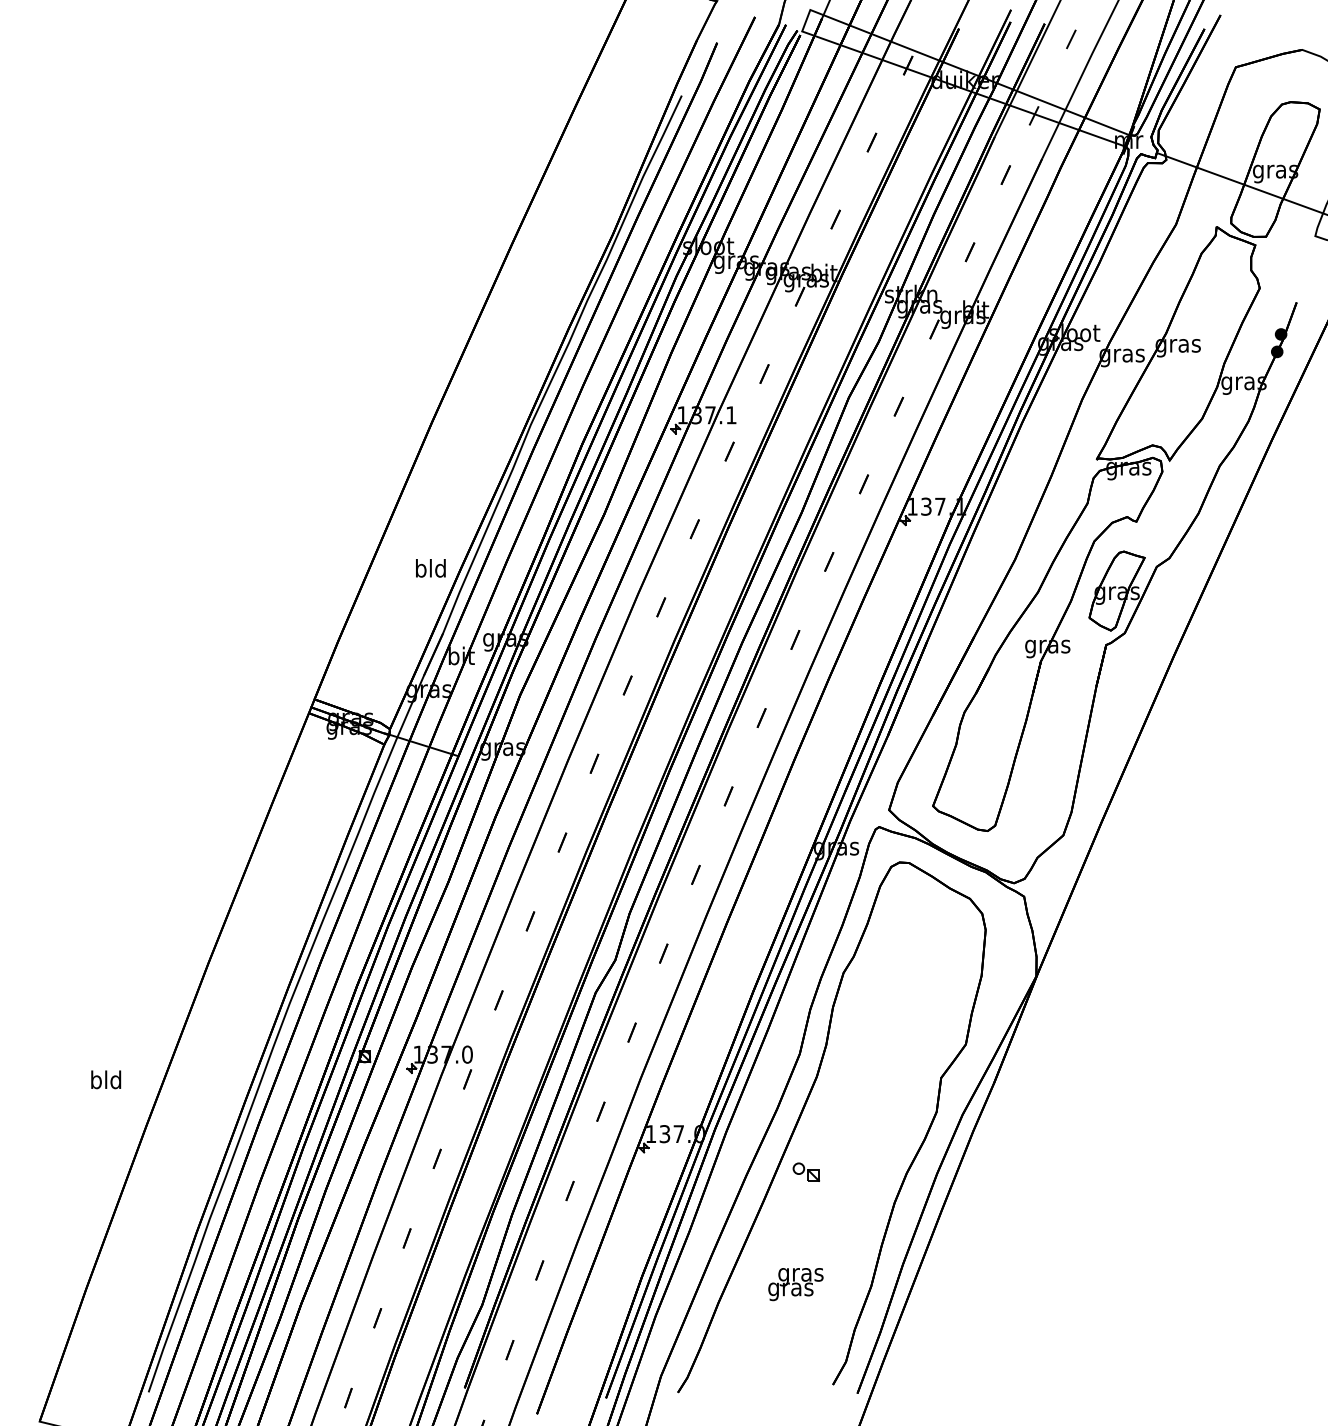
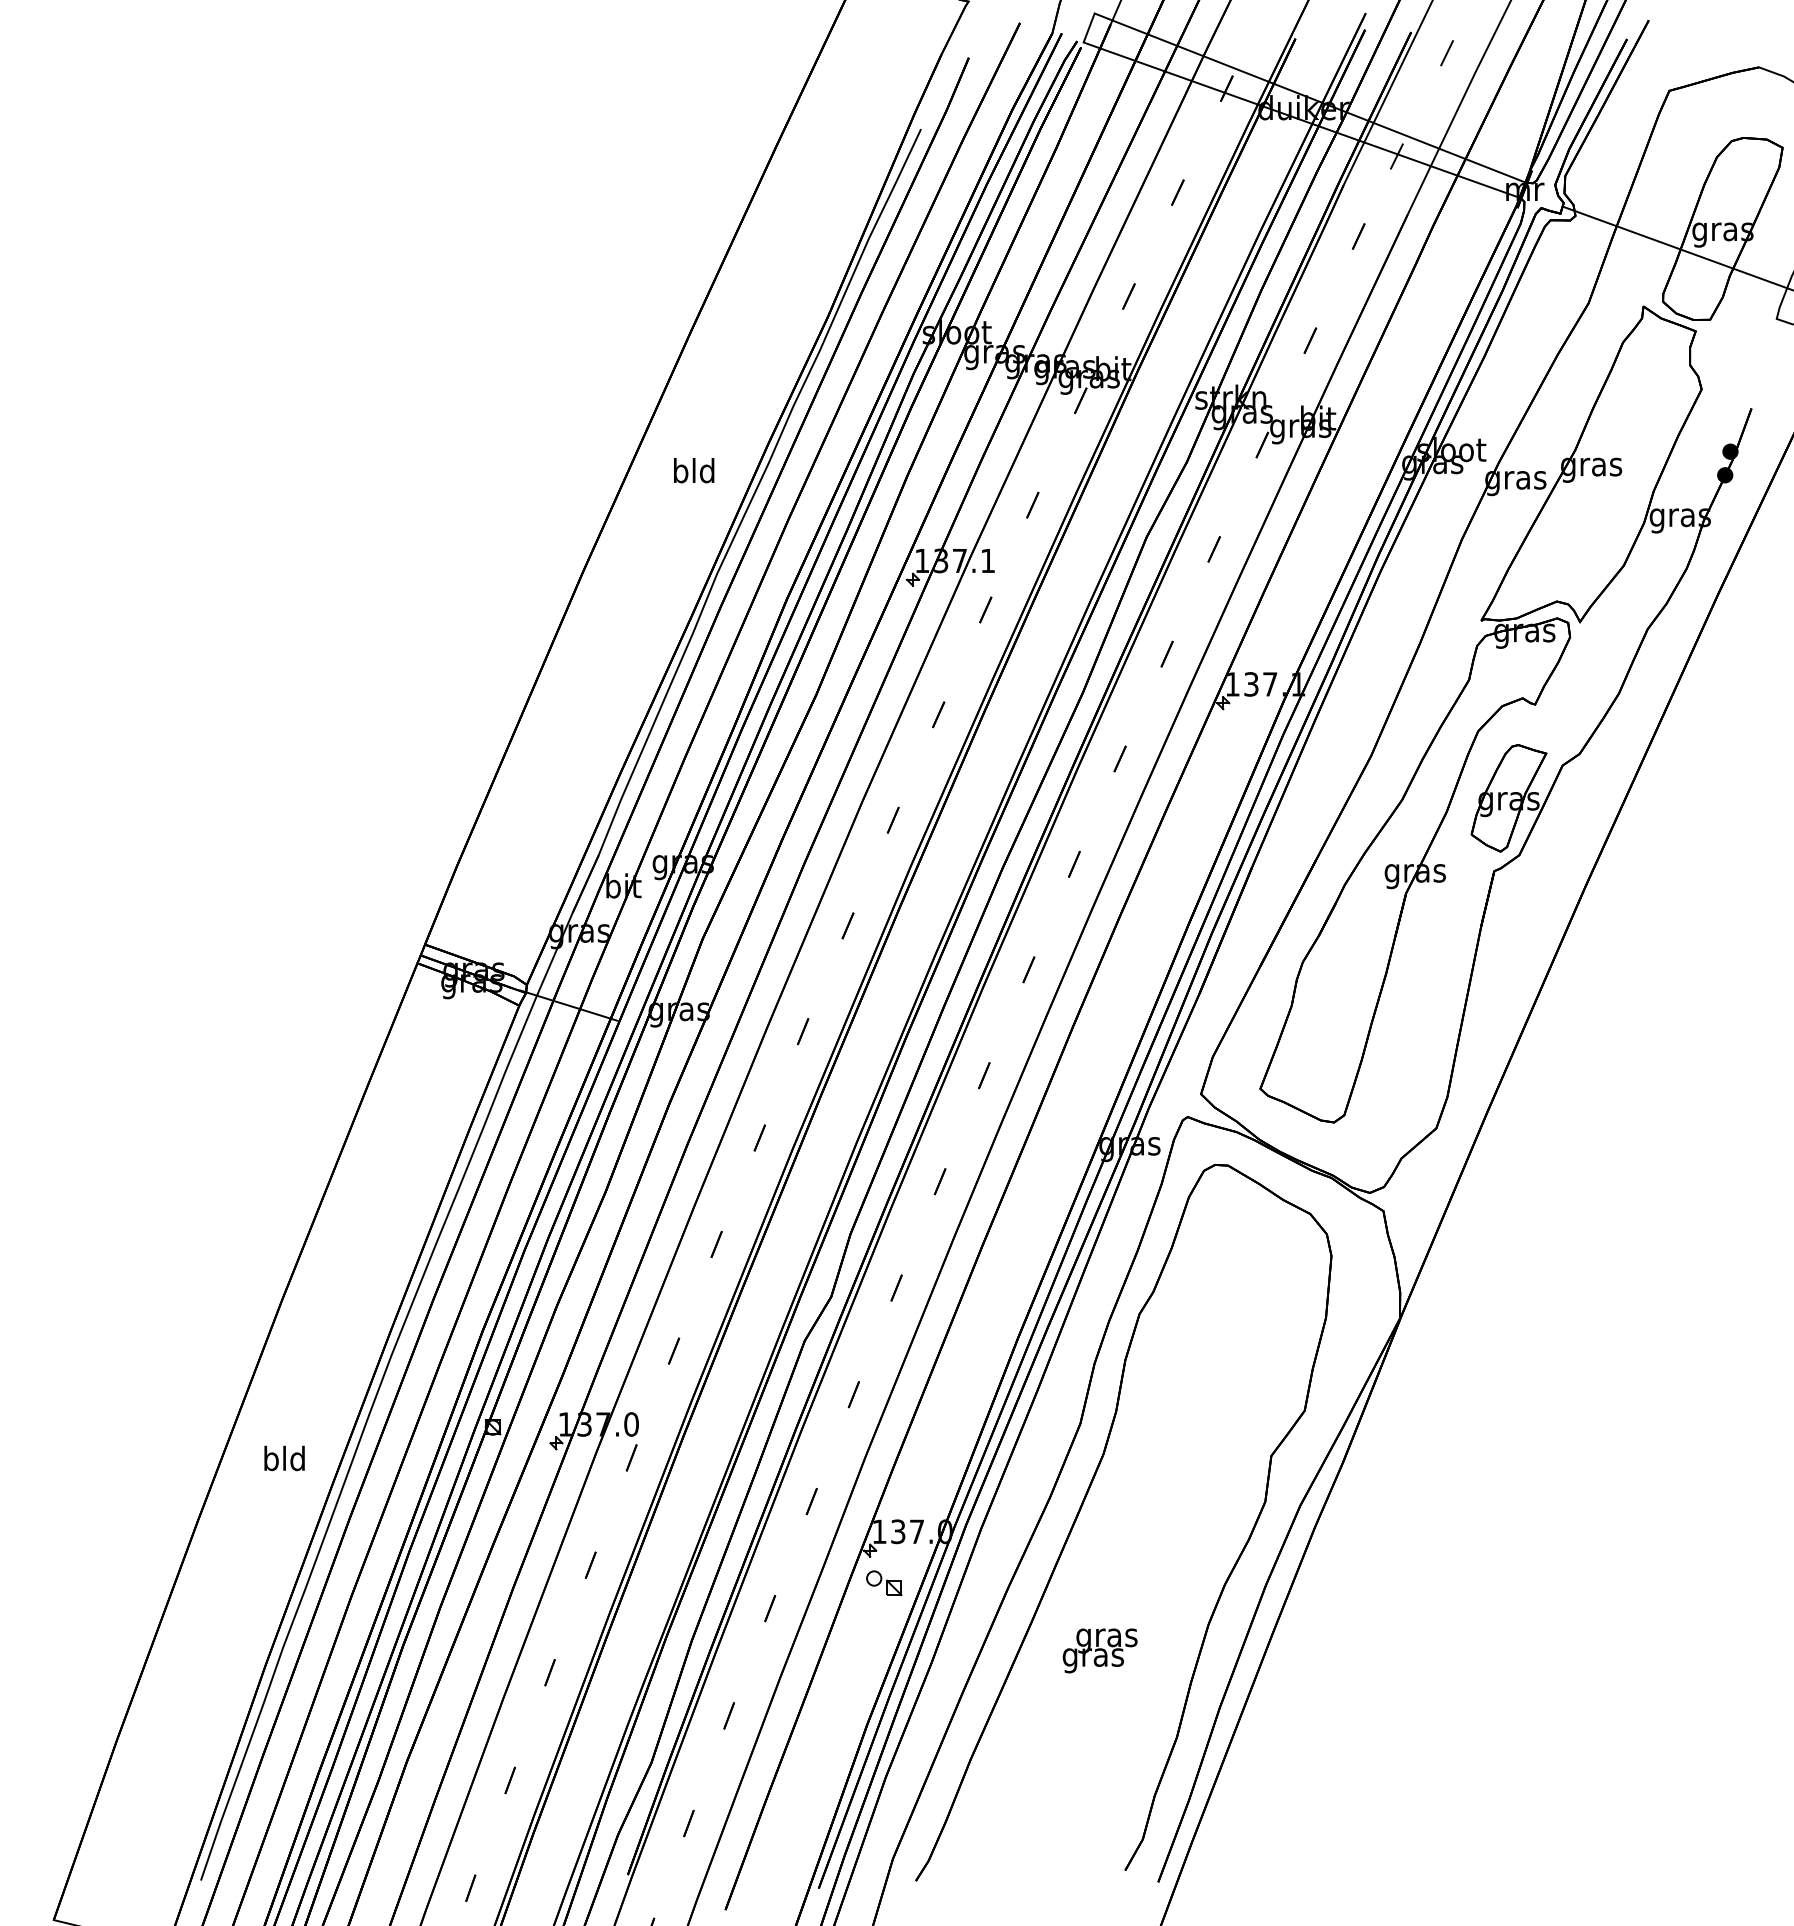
text: (431, 568) -> (694, 470), moved
text: (106, 1079) -> (284, 1458), moved
part: (806, 1172) -> (884, 1583), moved
text: (795, 1284) -> (1099, 1650), moved

